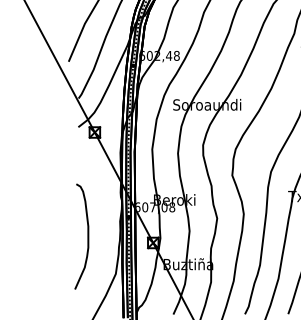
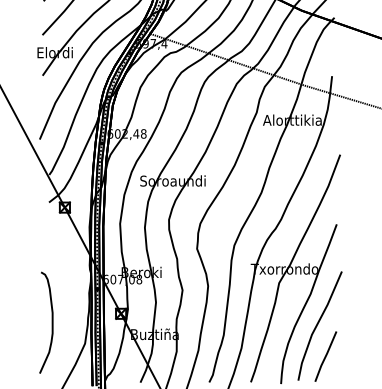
curve: (87, 236) -> (51, 322), moved

